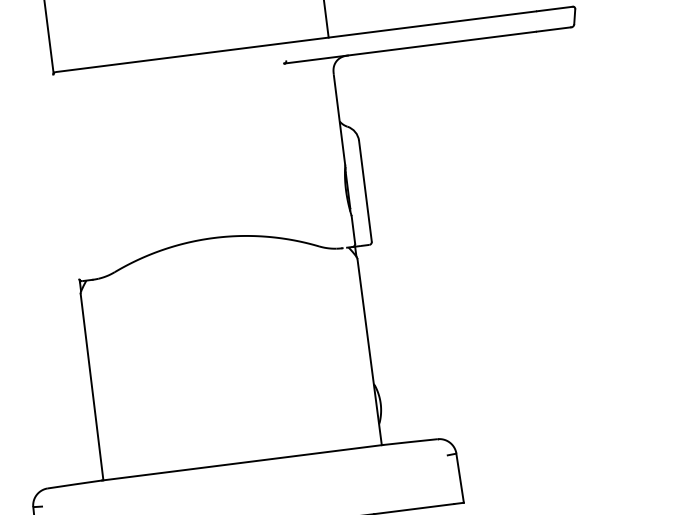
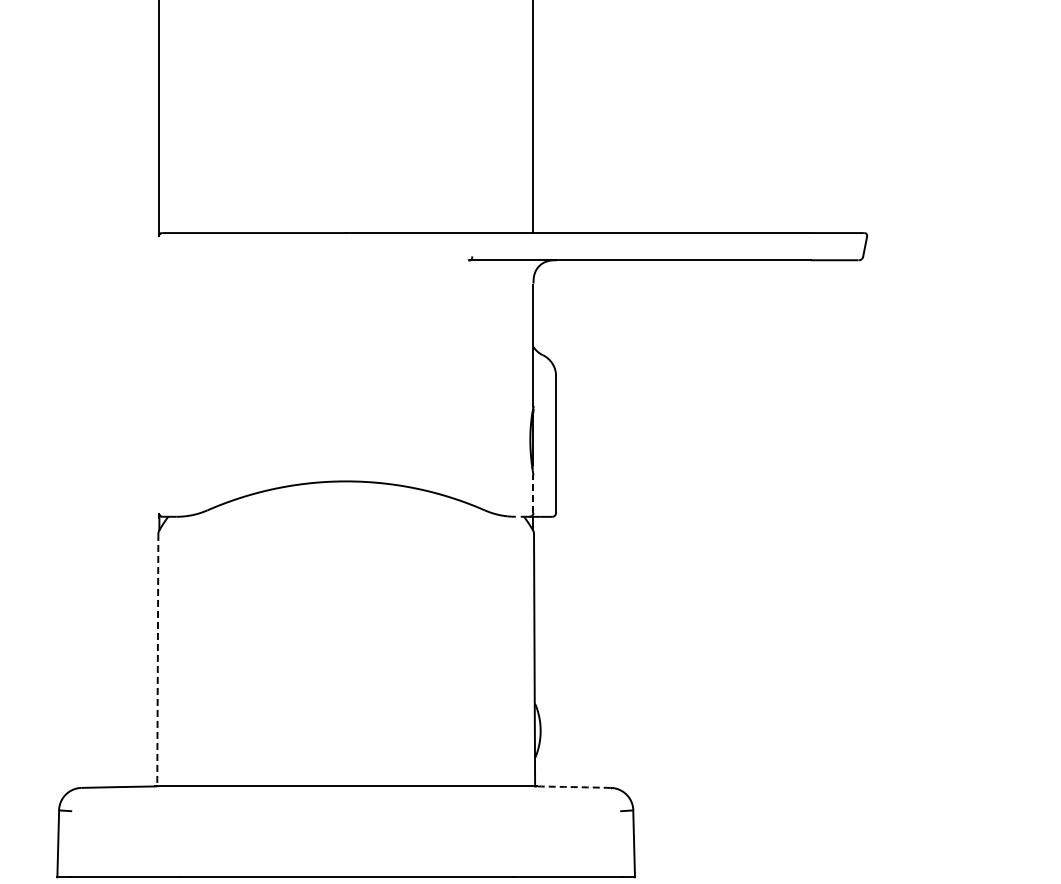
line: (353, 230) -> (533, 494), solid -> dashed
line: (91, 387) -> (157, 660), solid -> dashed
arc: (410, 442) -> (573, 787), solid -> dashed

